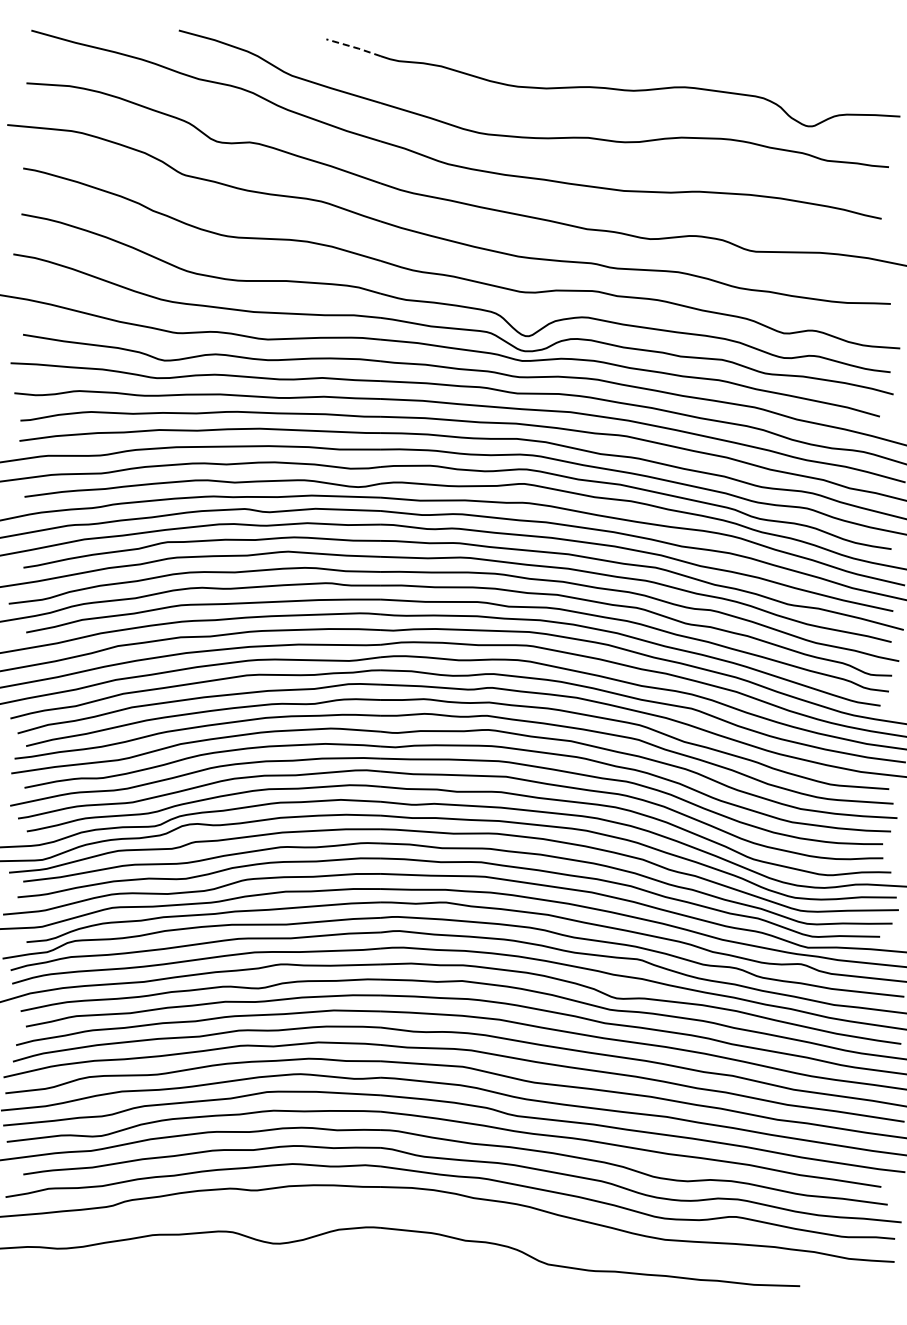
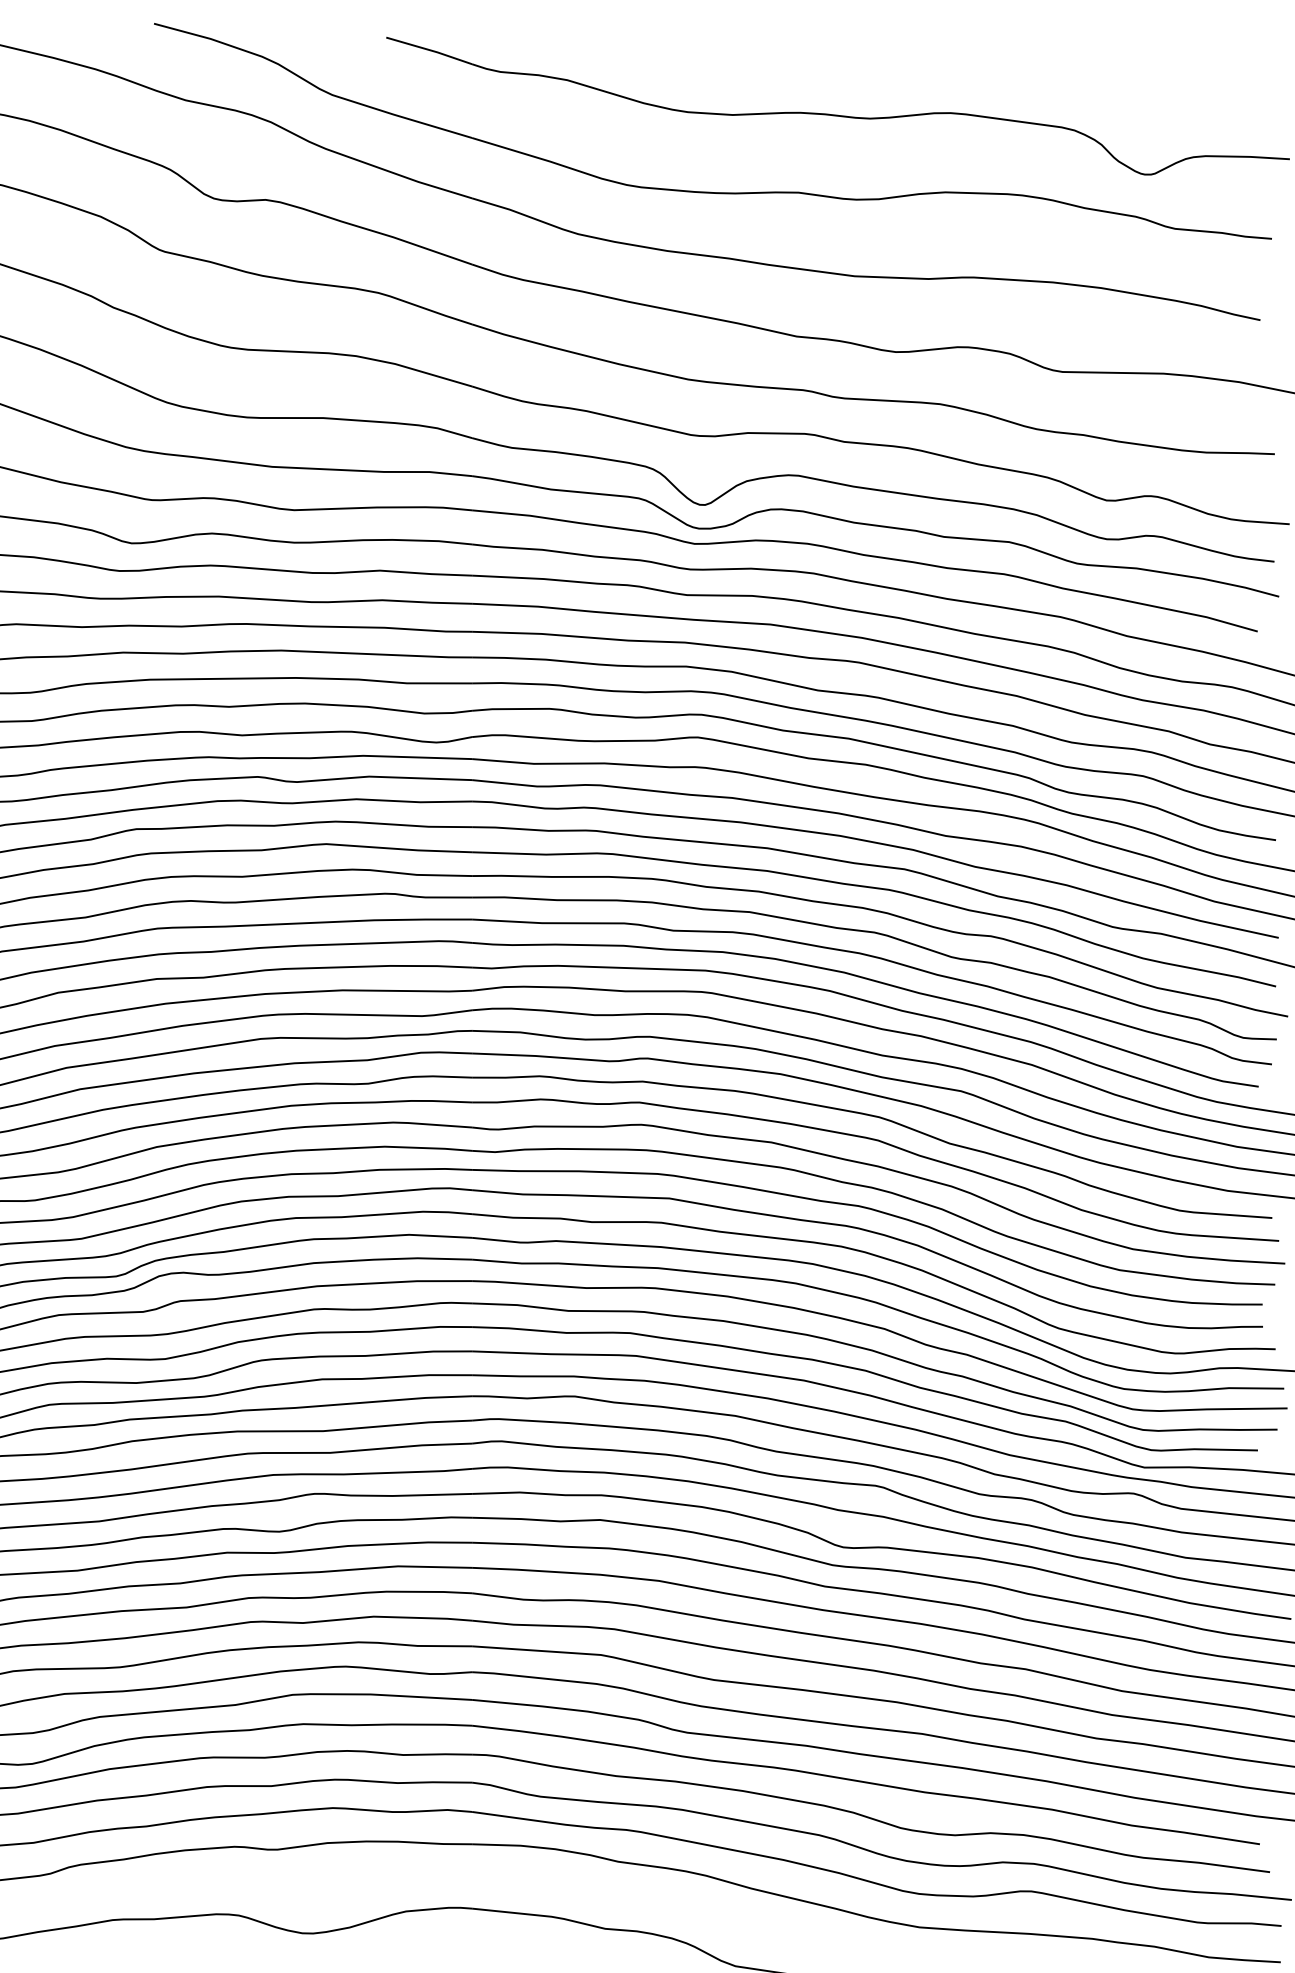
line: (354, 47) -> (430, 50), dashed -> solid

